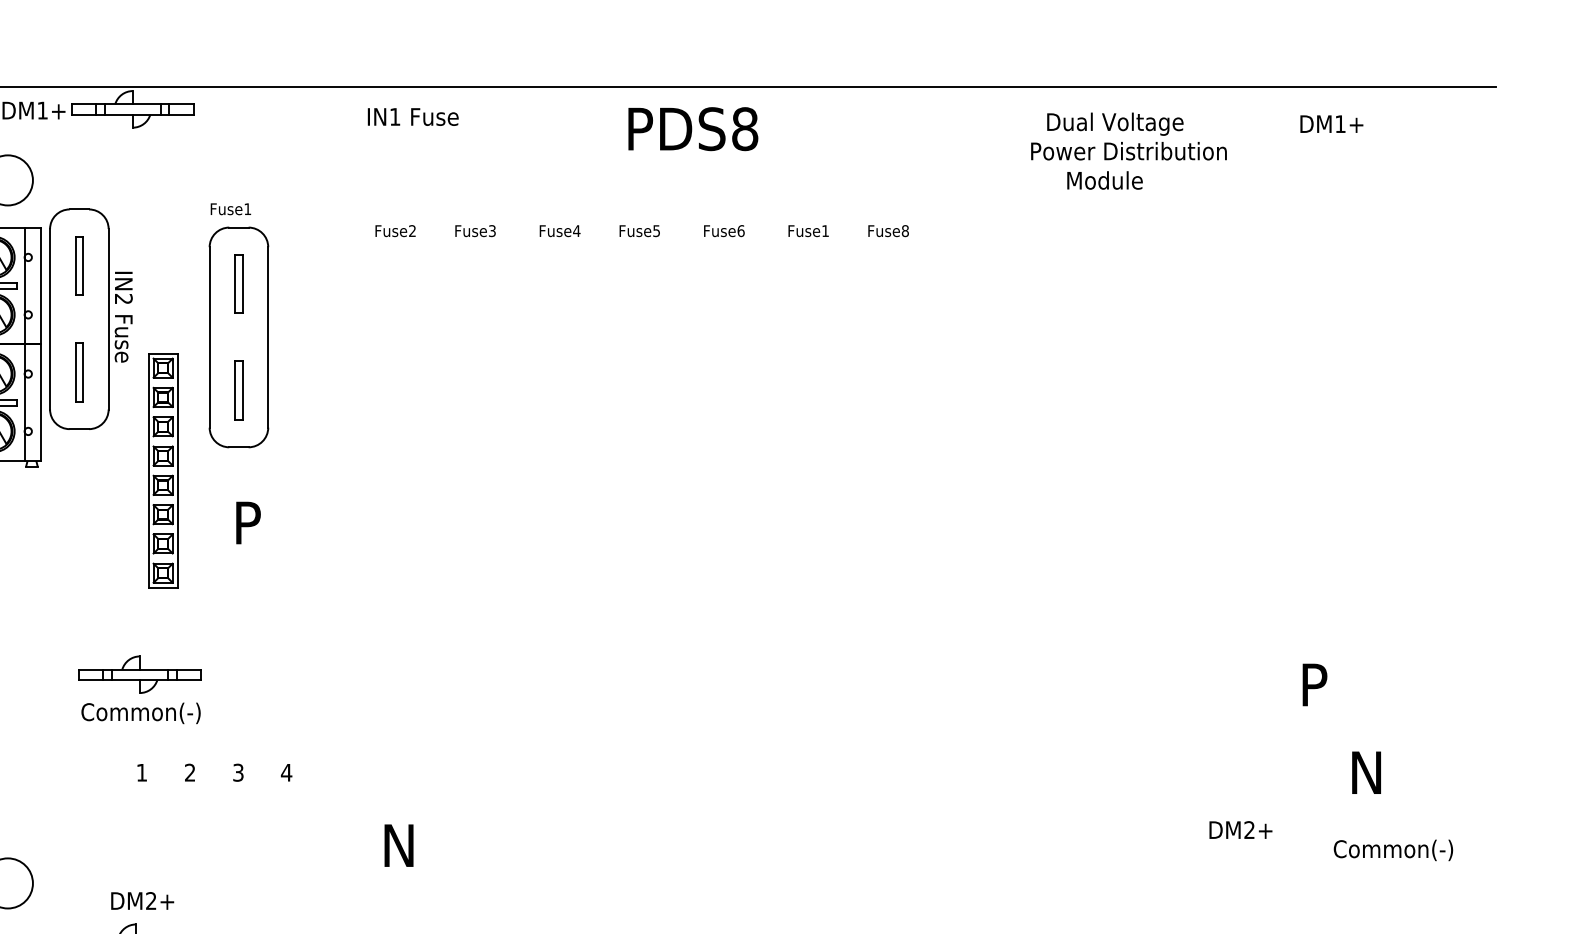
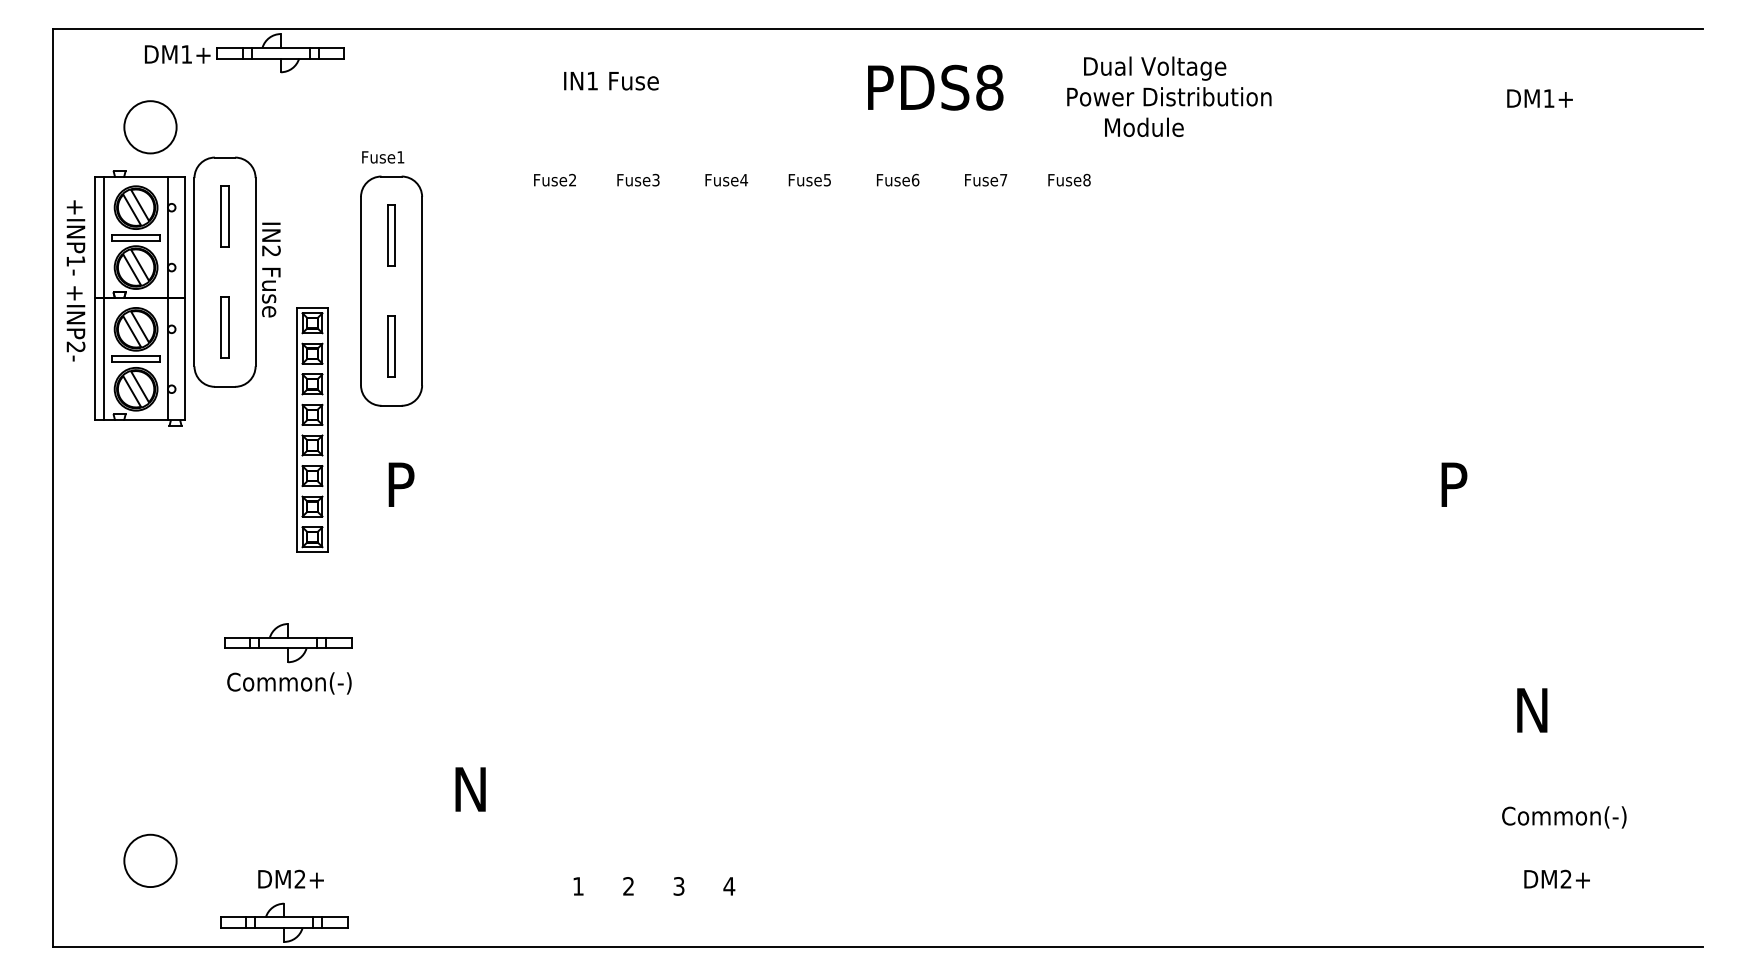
text: (413, 117) -> (611, 81), moved
text: (1331, 124) -> (1539, 98), moved
text: (693, 128) -> (935, 87), moved
text: (1129, 150) -> (1169, 96), moved
text: (825, 231) -> (1003, 180), Fuse1 -> Fuse7
text: (1315, 684) -> (1454, 484), moved
text: (214, 772) -> (654, 886), moved
text: (1366, 772) -> (1532, 710), moved
text: (1240, 829) -> (1556, 878), moved
text: (398, 845) -> (470, 789), moved
text: (1393, 850) -> (1564, 817), moved

